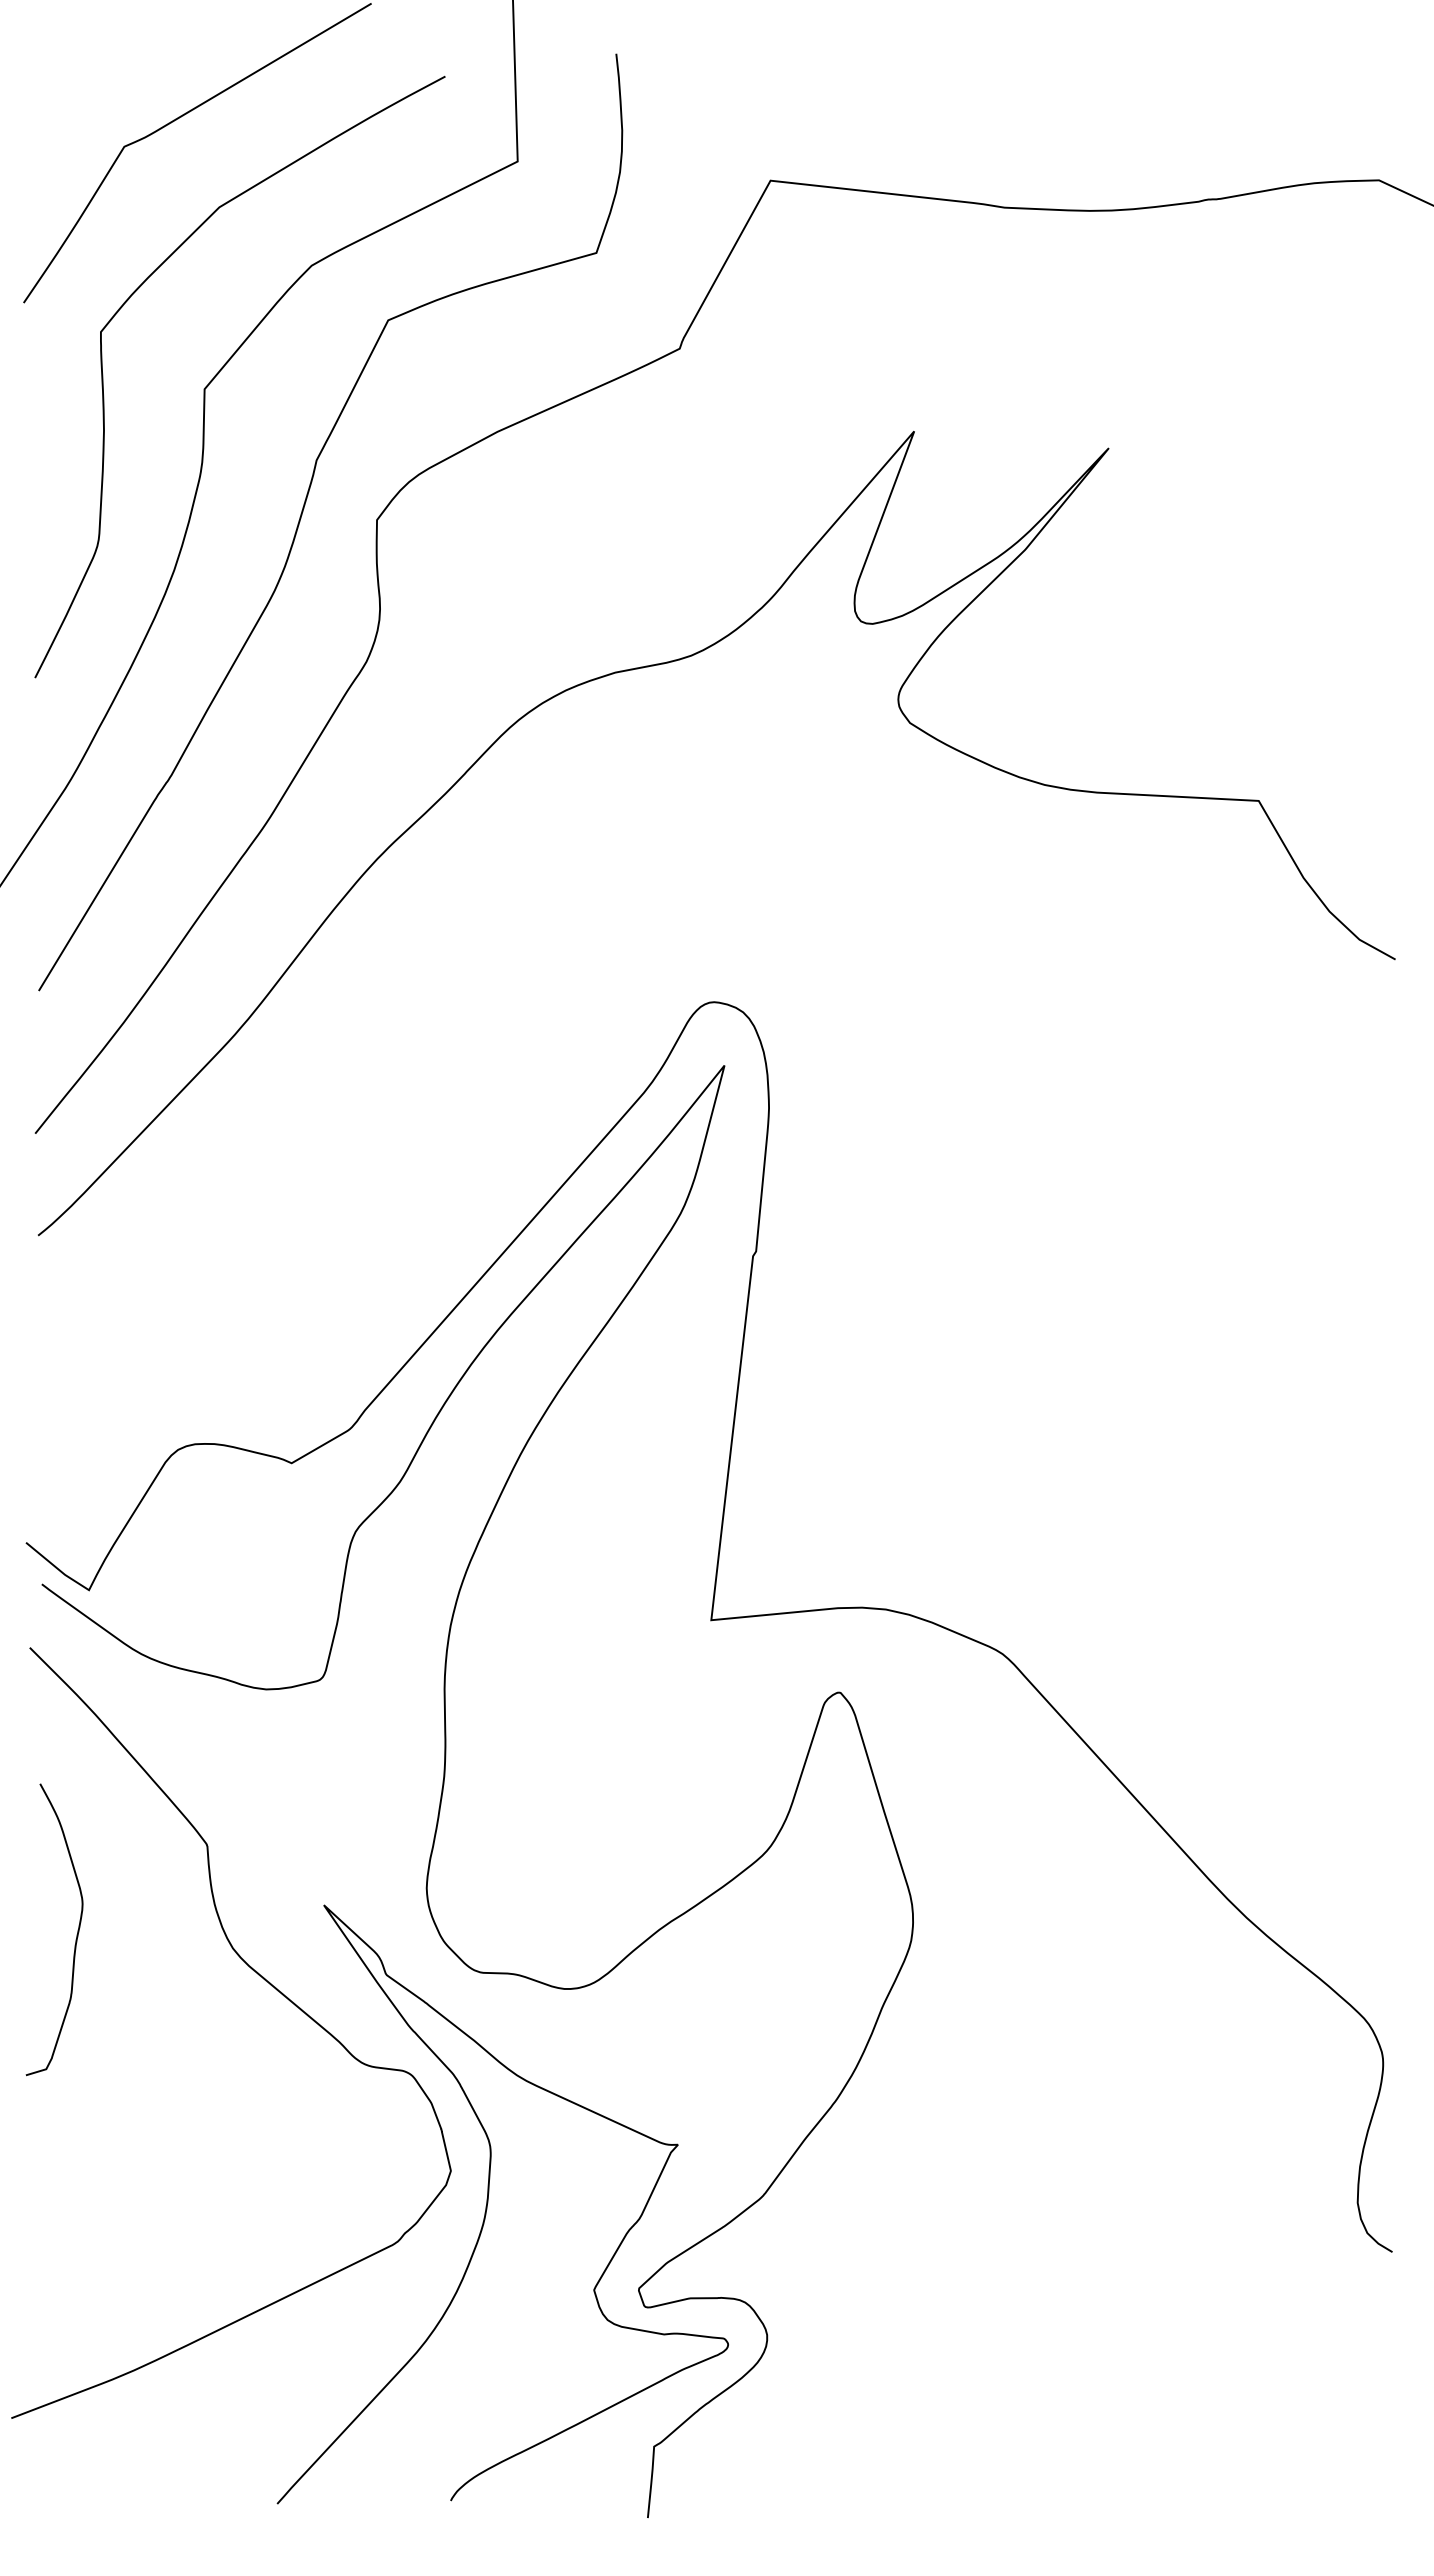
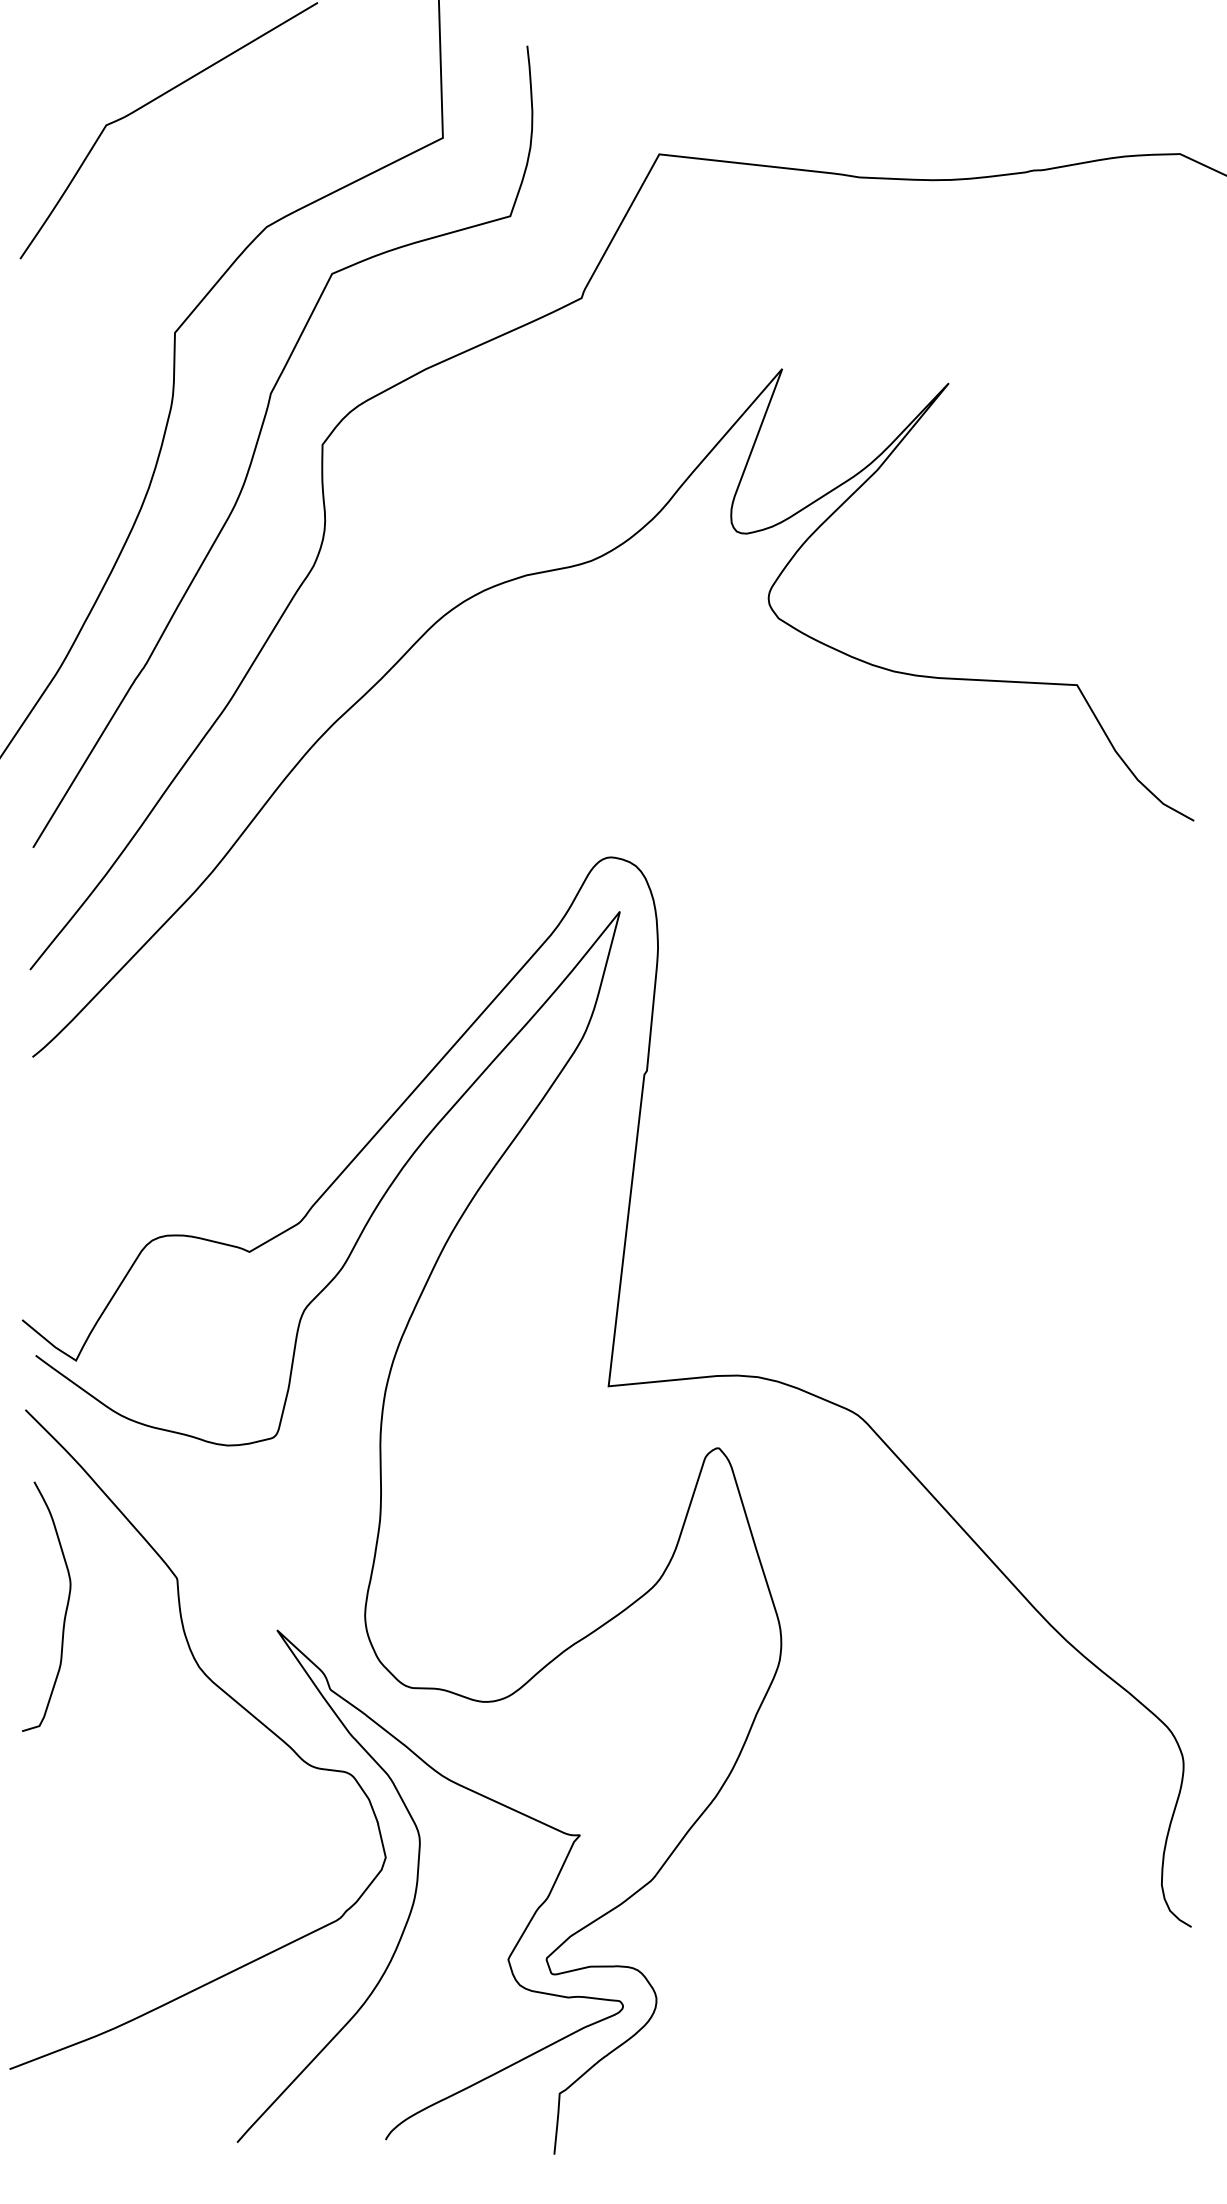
curve: (142, 285) -> (121, 244), removed
curve: (76, 1934) -> (65, 1610), moved

